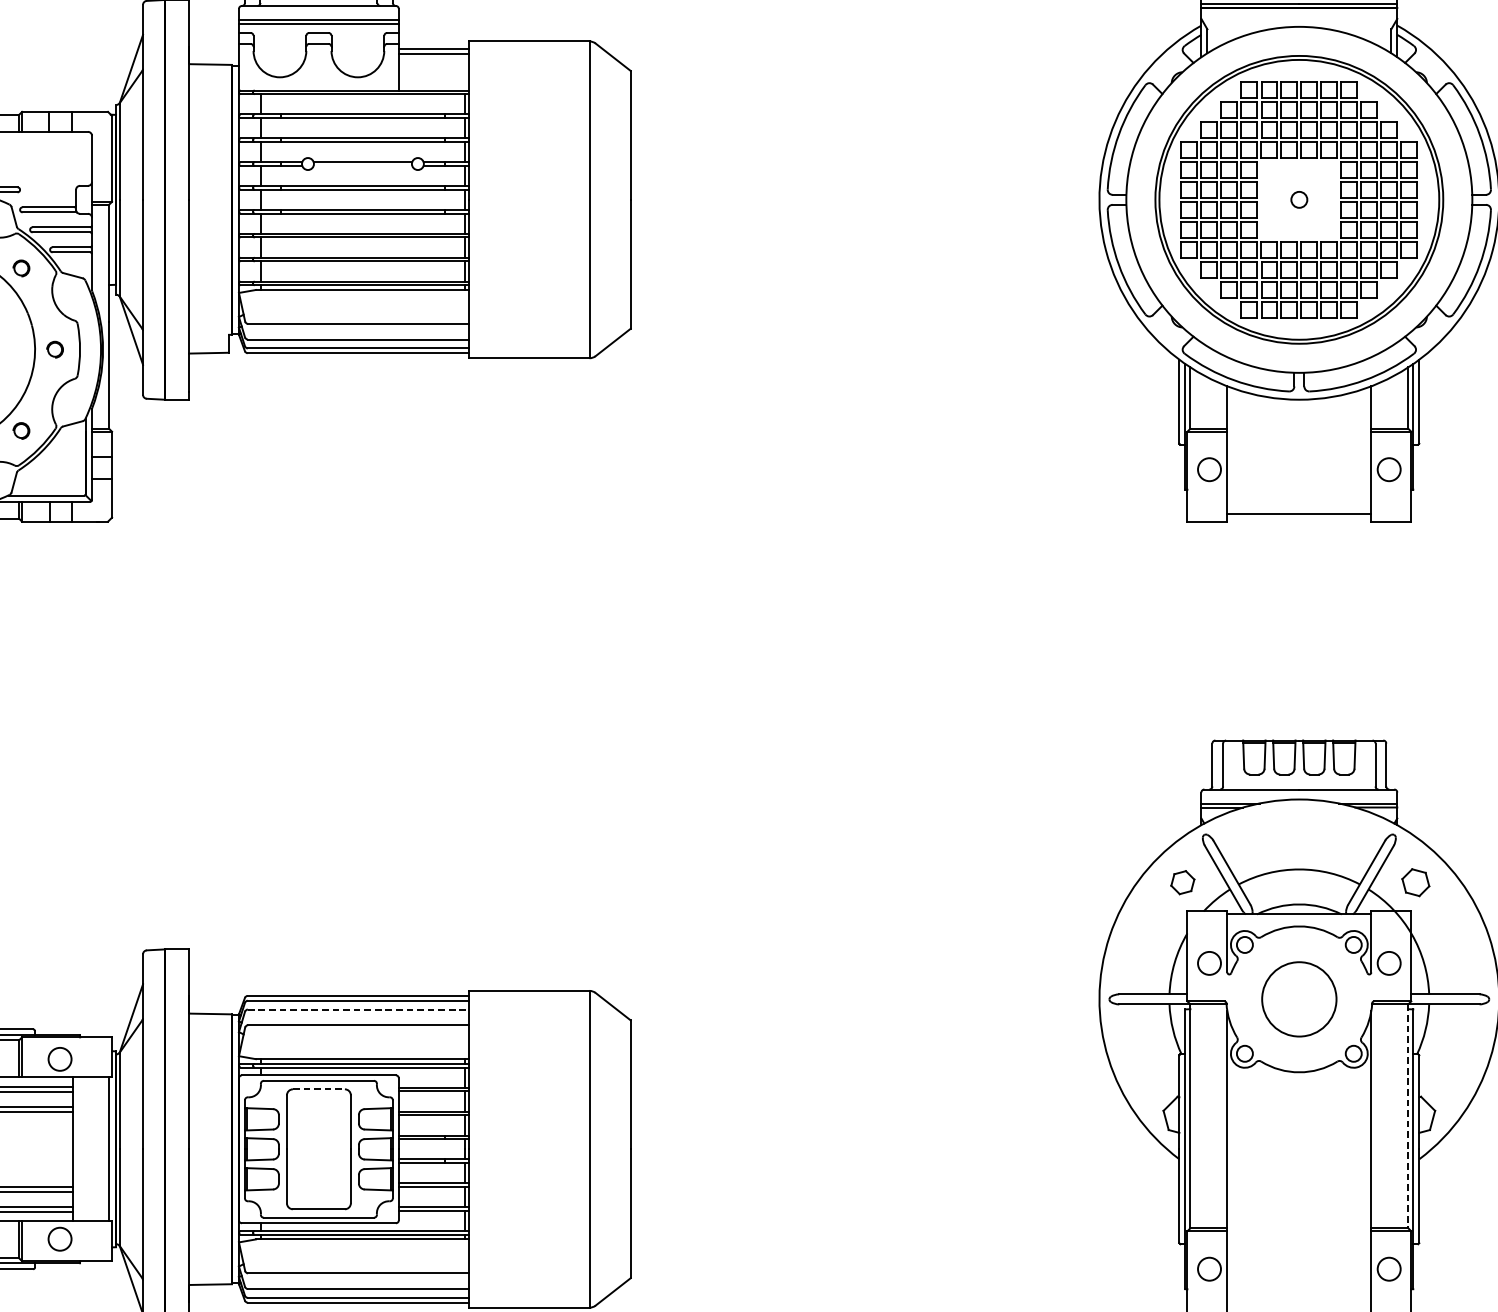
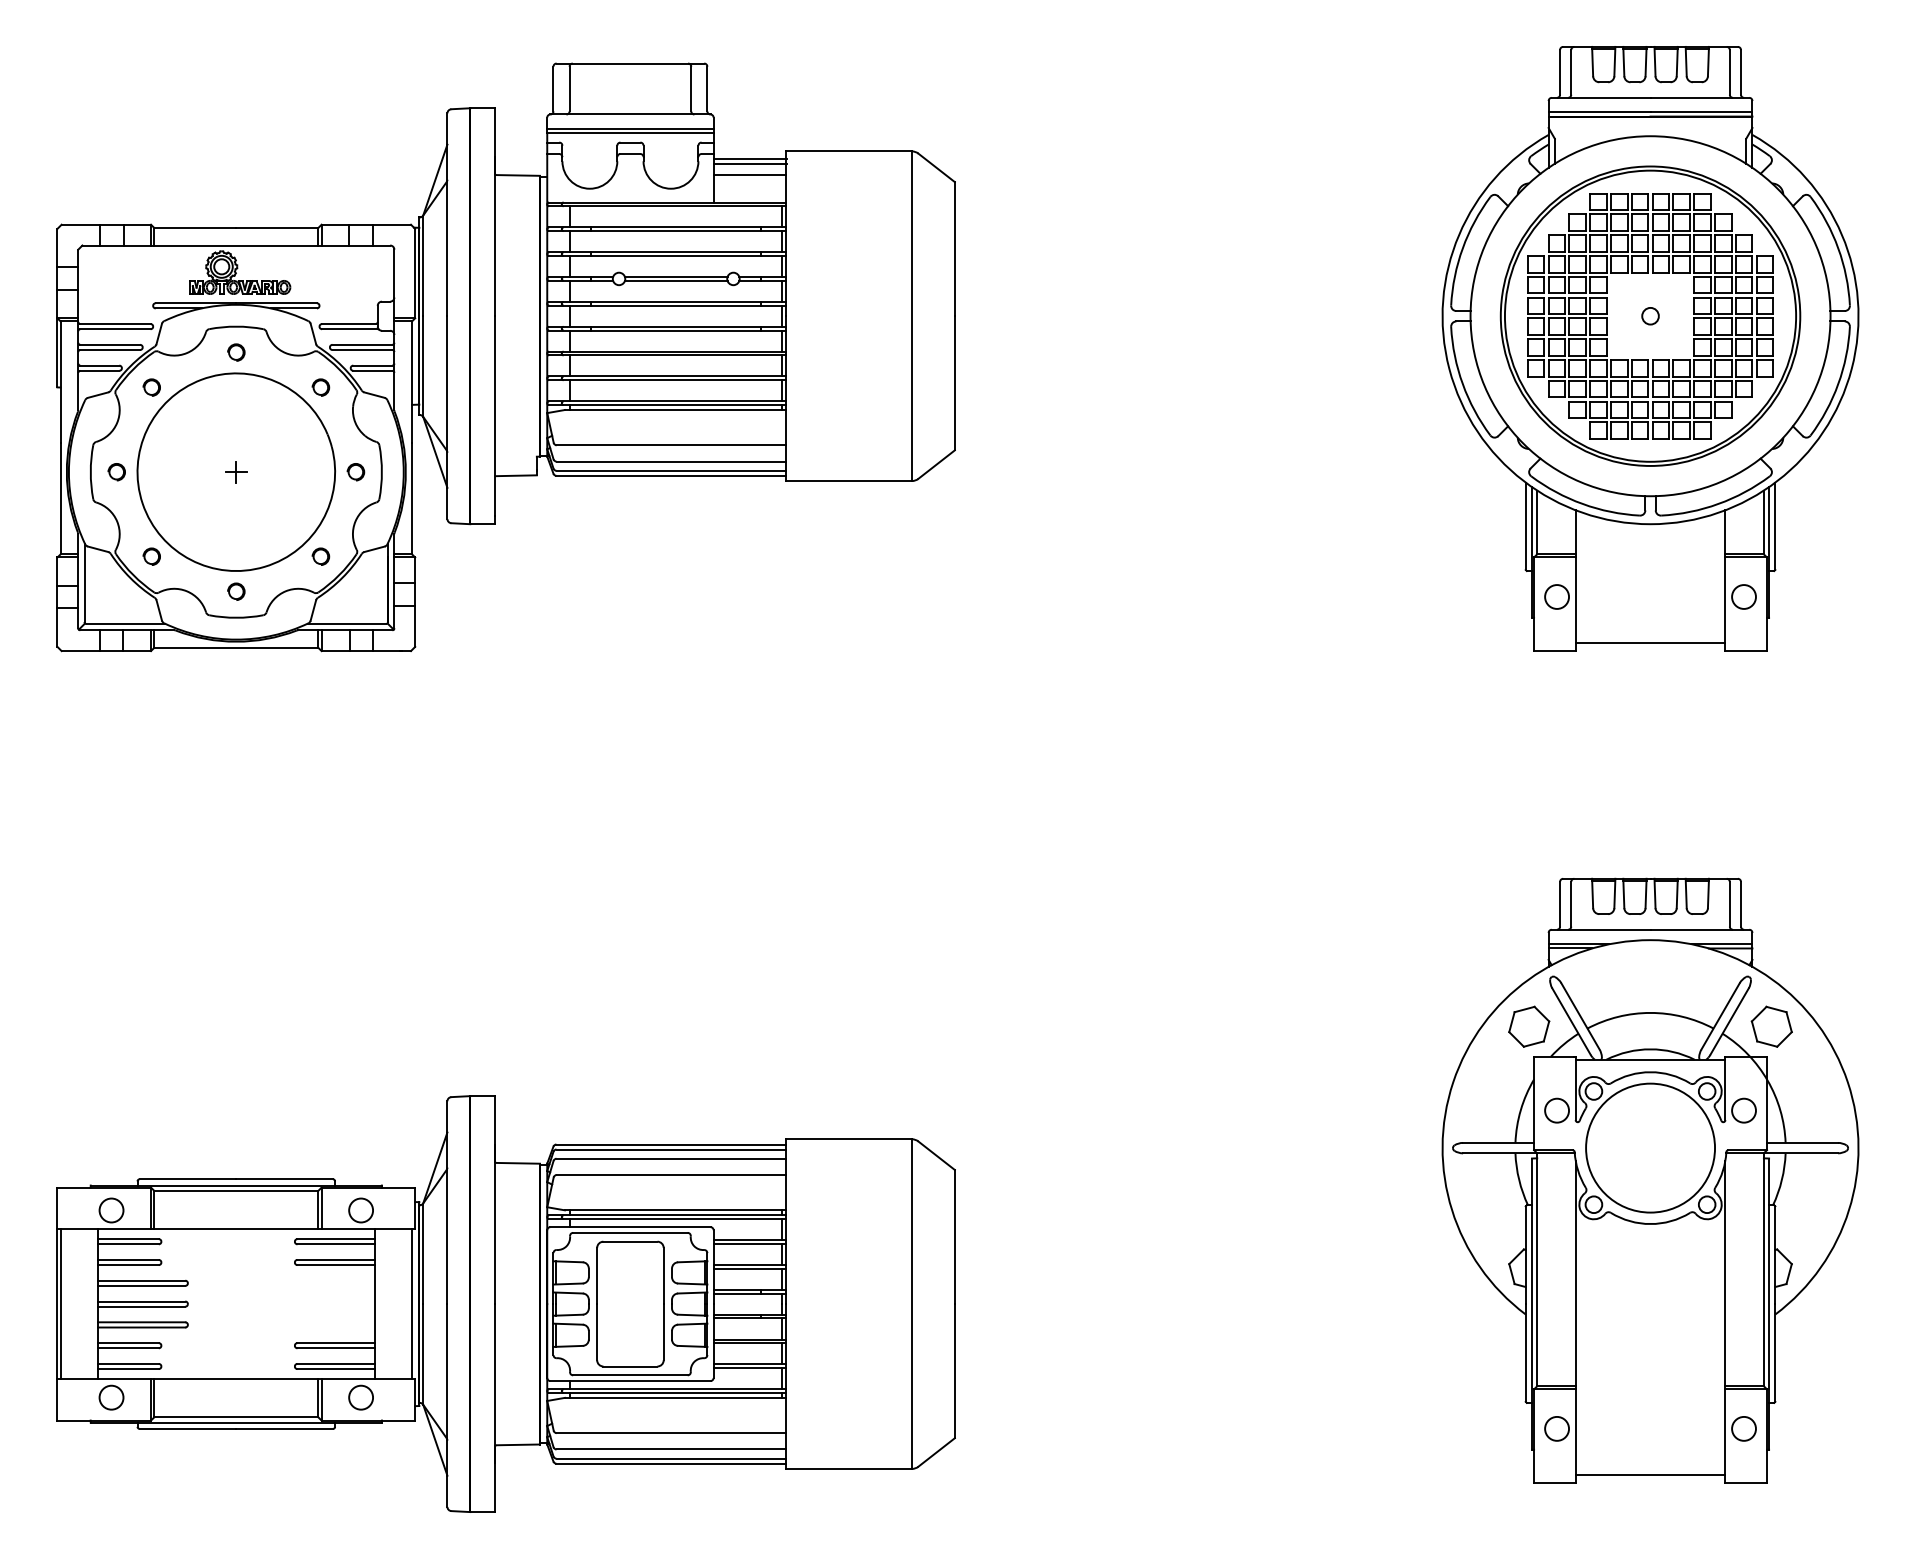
line: (433, 63) -> (749, 174), added
line: (363, 165) -> (676, 280), added
part: (1183, 882) -> (1529, 1026), size x1.67
part: (1415, 882) -> (1771, 1026), size x1.43
circle: (1299, 998) -> (1650, 1147), size x1.67
line: (358, 1009) -> (671, 1158), dashed -> solid
line: (318, 1089) -> (630, 1241), dashed -> solid
line: (1407, 1117) -> (1763, 1270), dashed -> solid

